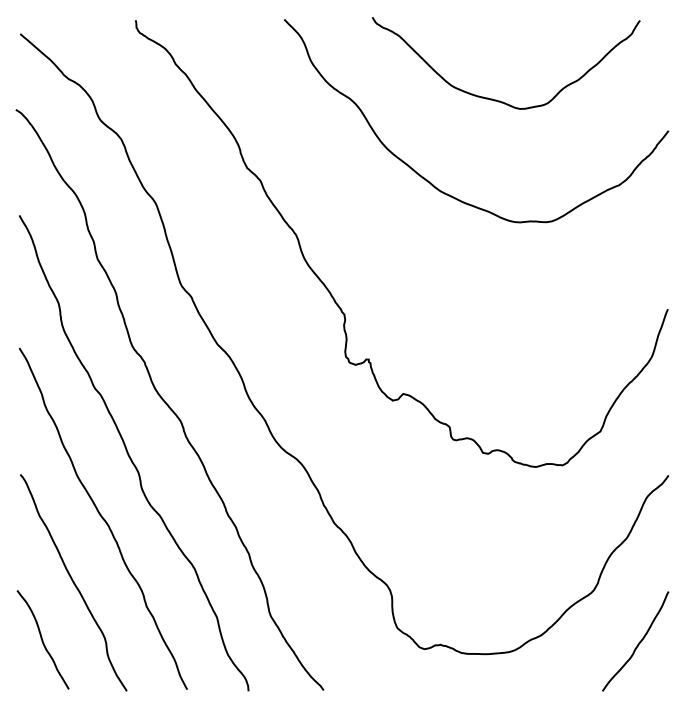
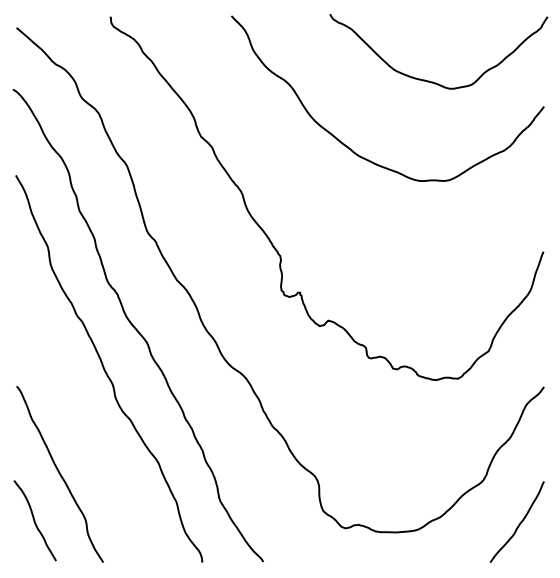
curve: (496, 99) -> (430, 81), moved
curve: (102, 518) -> (83, 422), removed

